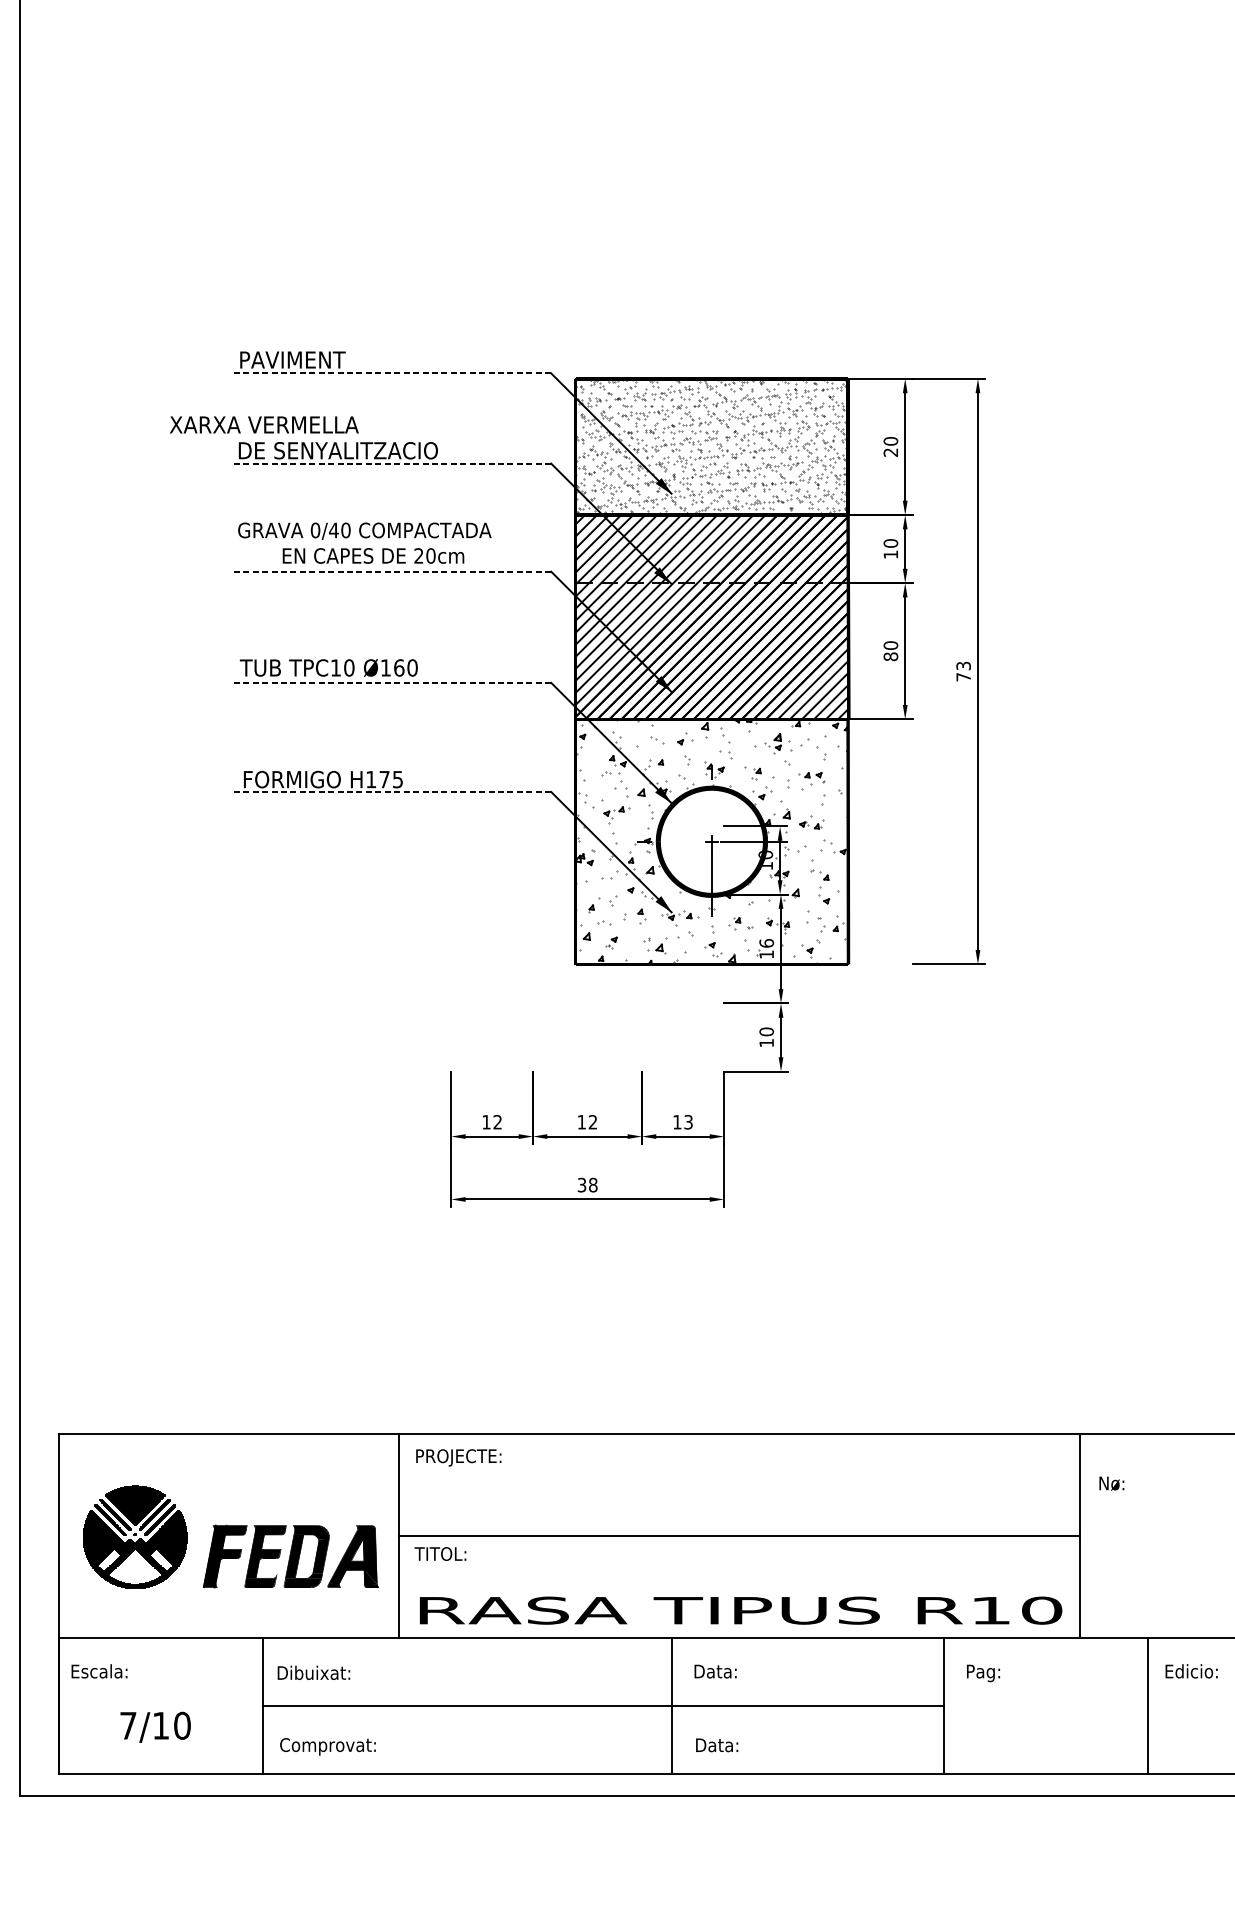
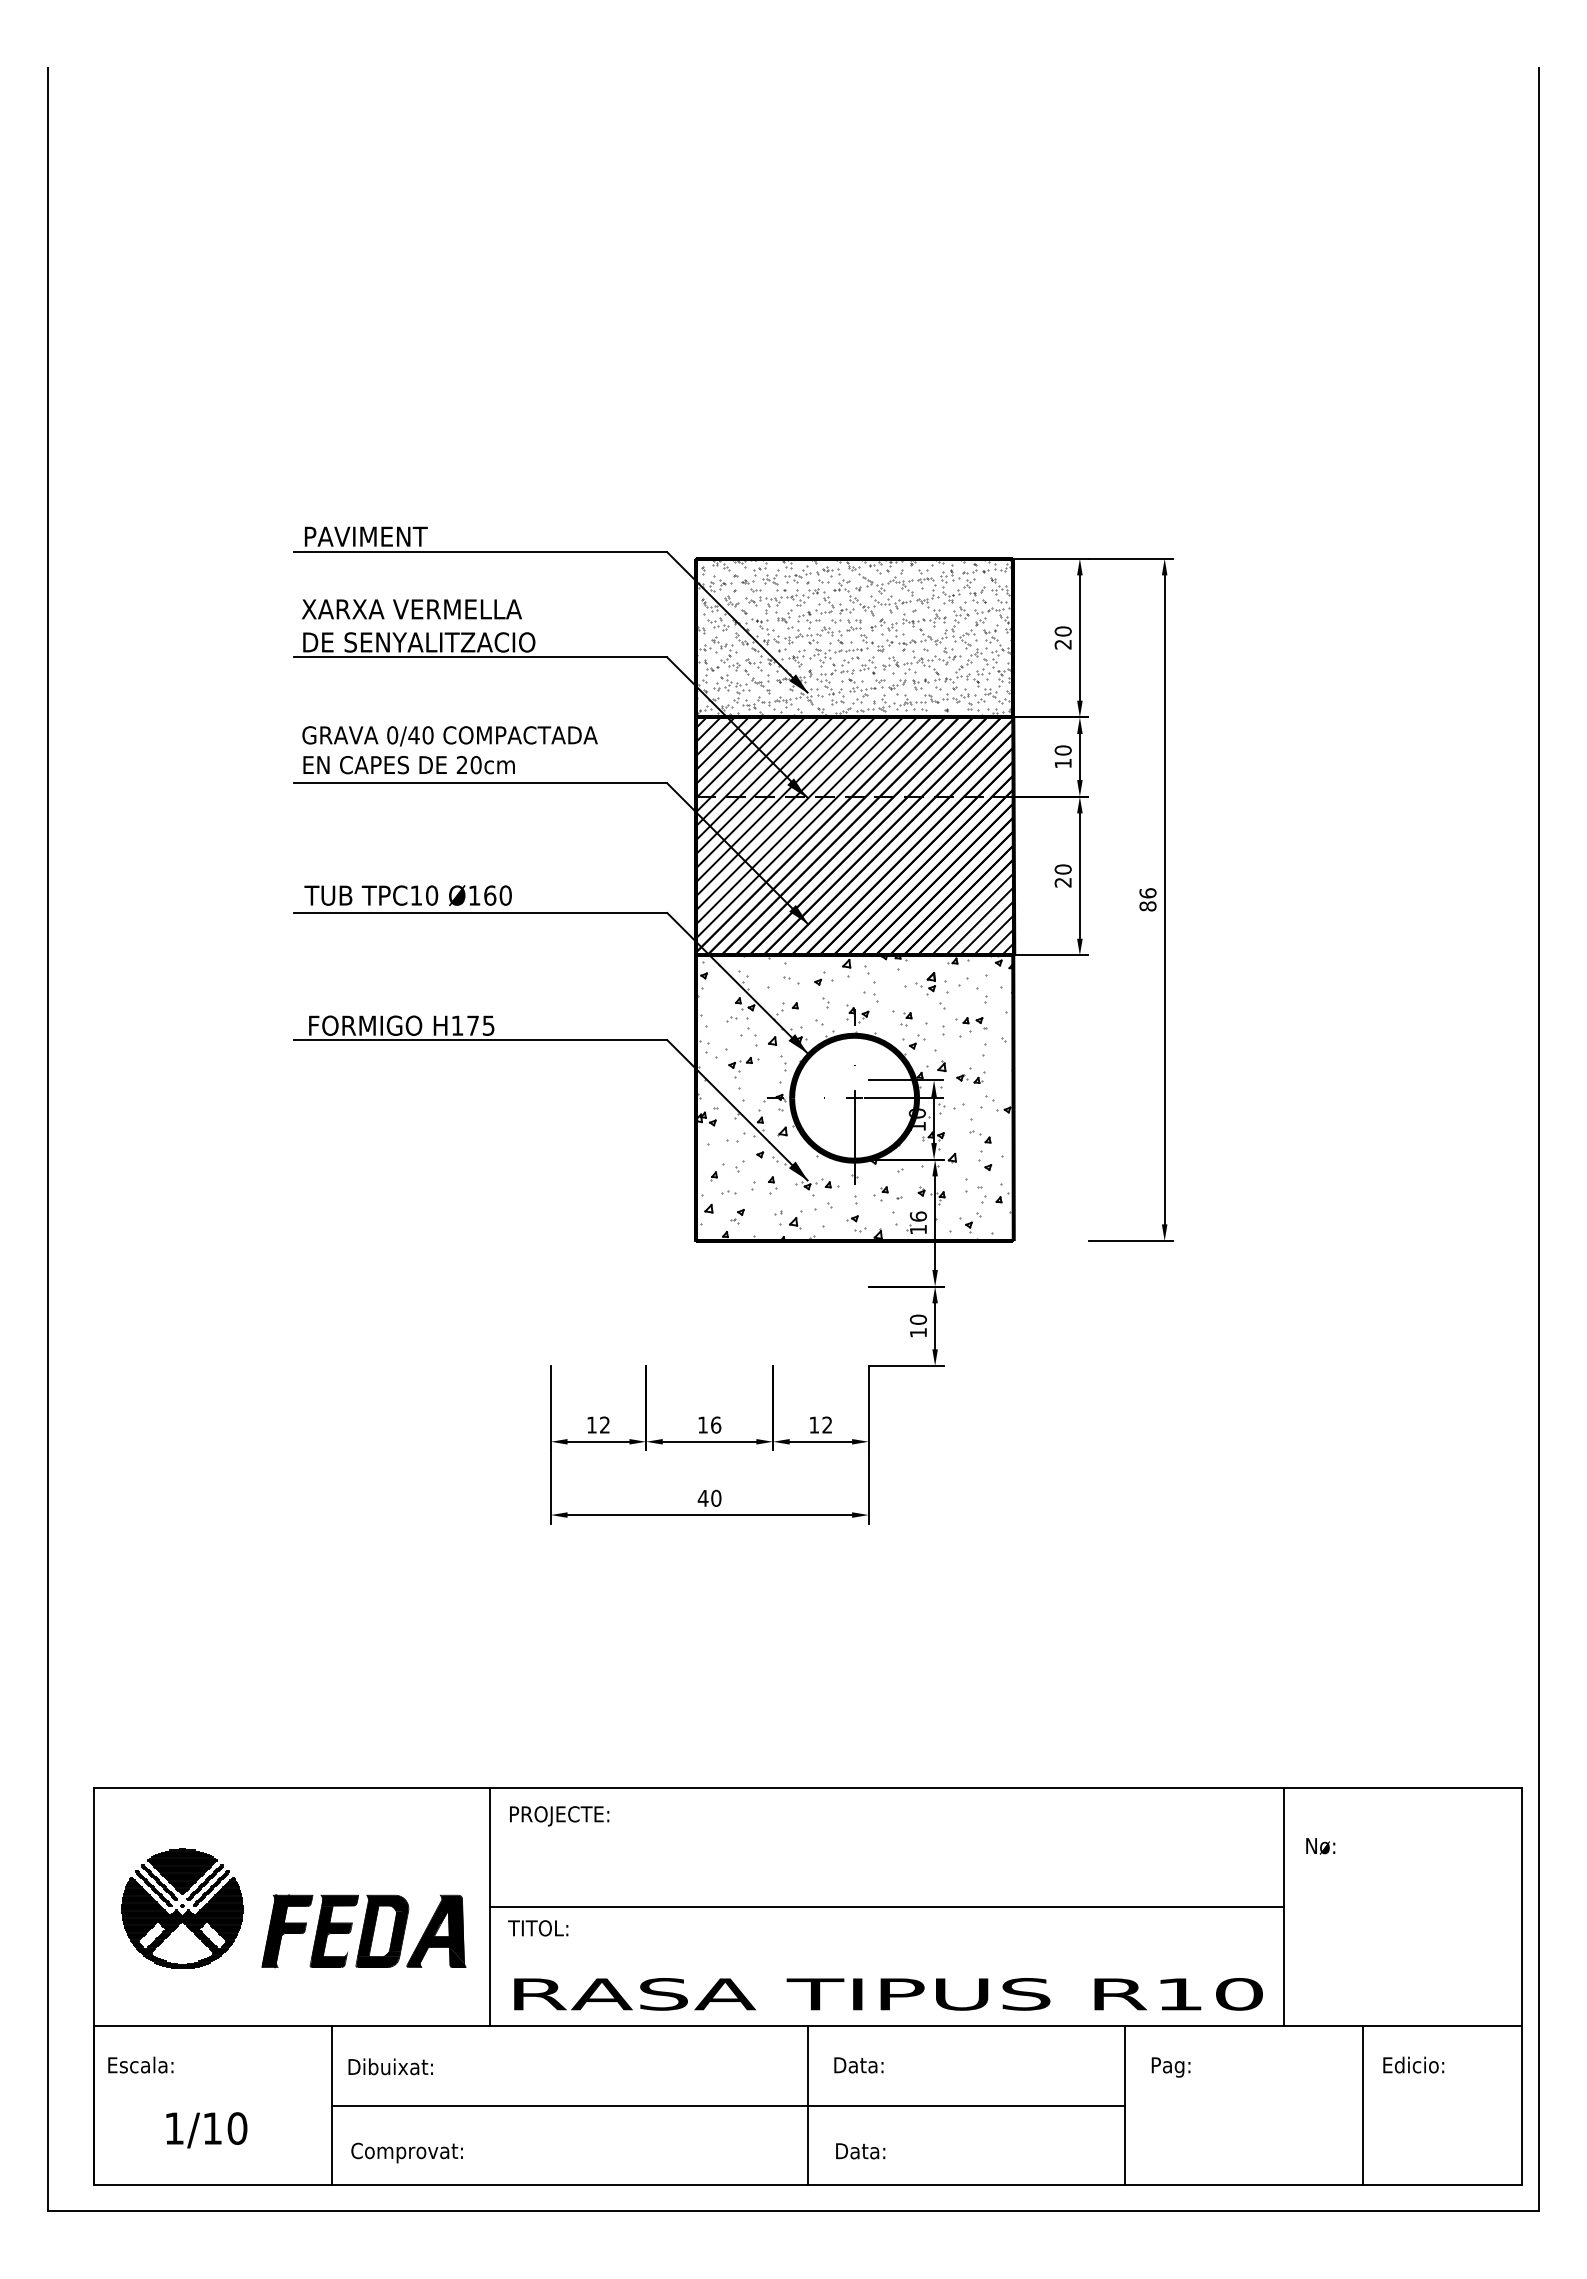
line: (390, 373) -> (480, 552), dashed -> solid
text: (263, 425) -> (411, 609), moved
line: (390, 463) -> (480, 657), dashed -> solid
text: (372, 555) -> (408, 764), moved
line: (390, 571) -> (480, 783), dashed -> solid
text: (890, 656) -> (1062, 882), 80 -> 20
text: (963, 671) -> (1147, 899), 73 -> 86
line: (390, 683) -> (480, 913), dashed -> solid
line: (390, 792) -> (480, 1040), dashed -> solid
text: (593, 1121) -> (716, 1424), 12 -> 16
text: (688, 1122) -> (827, 1425), 13 -> 12
text: (587, 1184) -> (709, 1497), 38 -> 40
text: (128, 1725) -> (174, 2128), 7/10 -> 1/10

